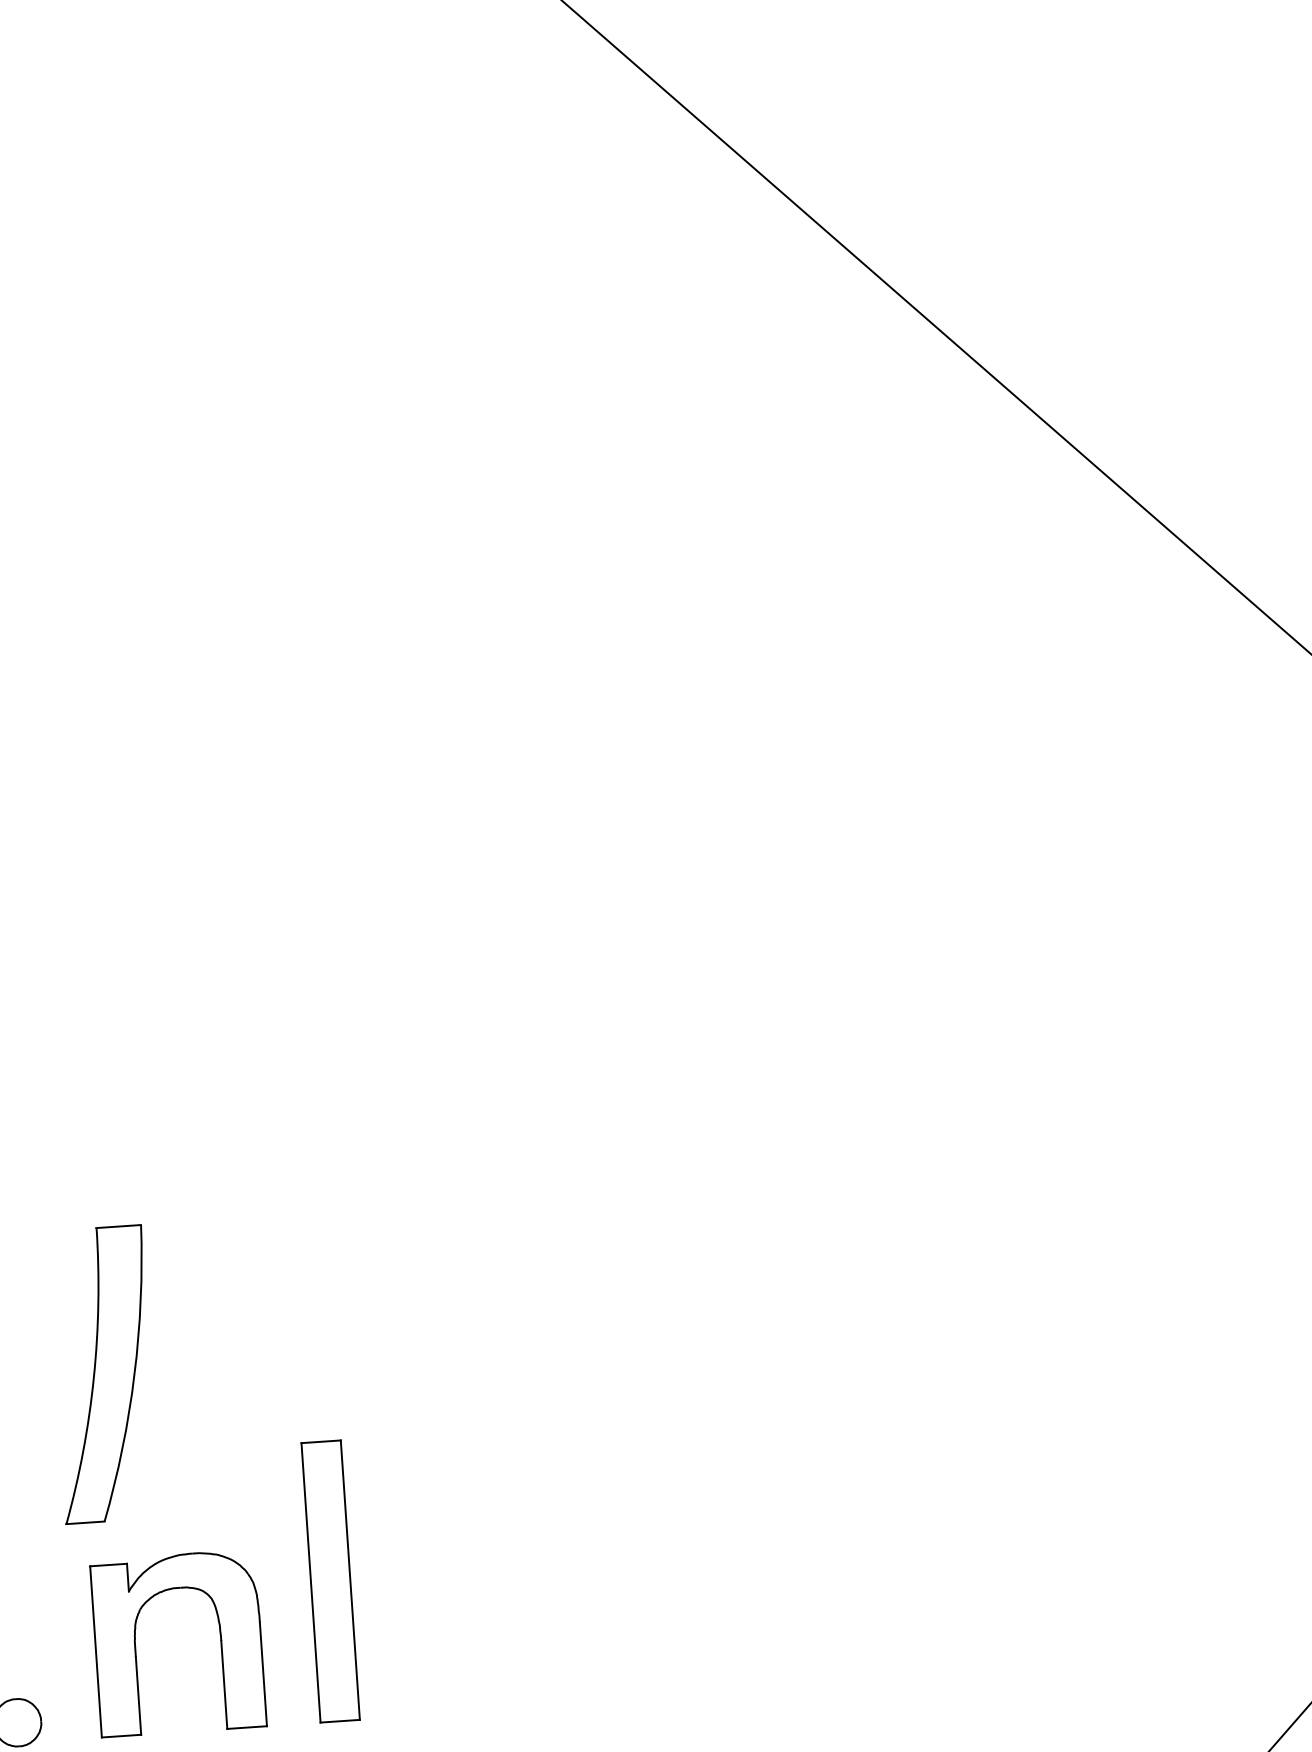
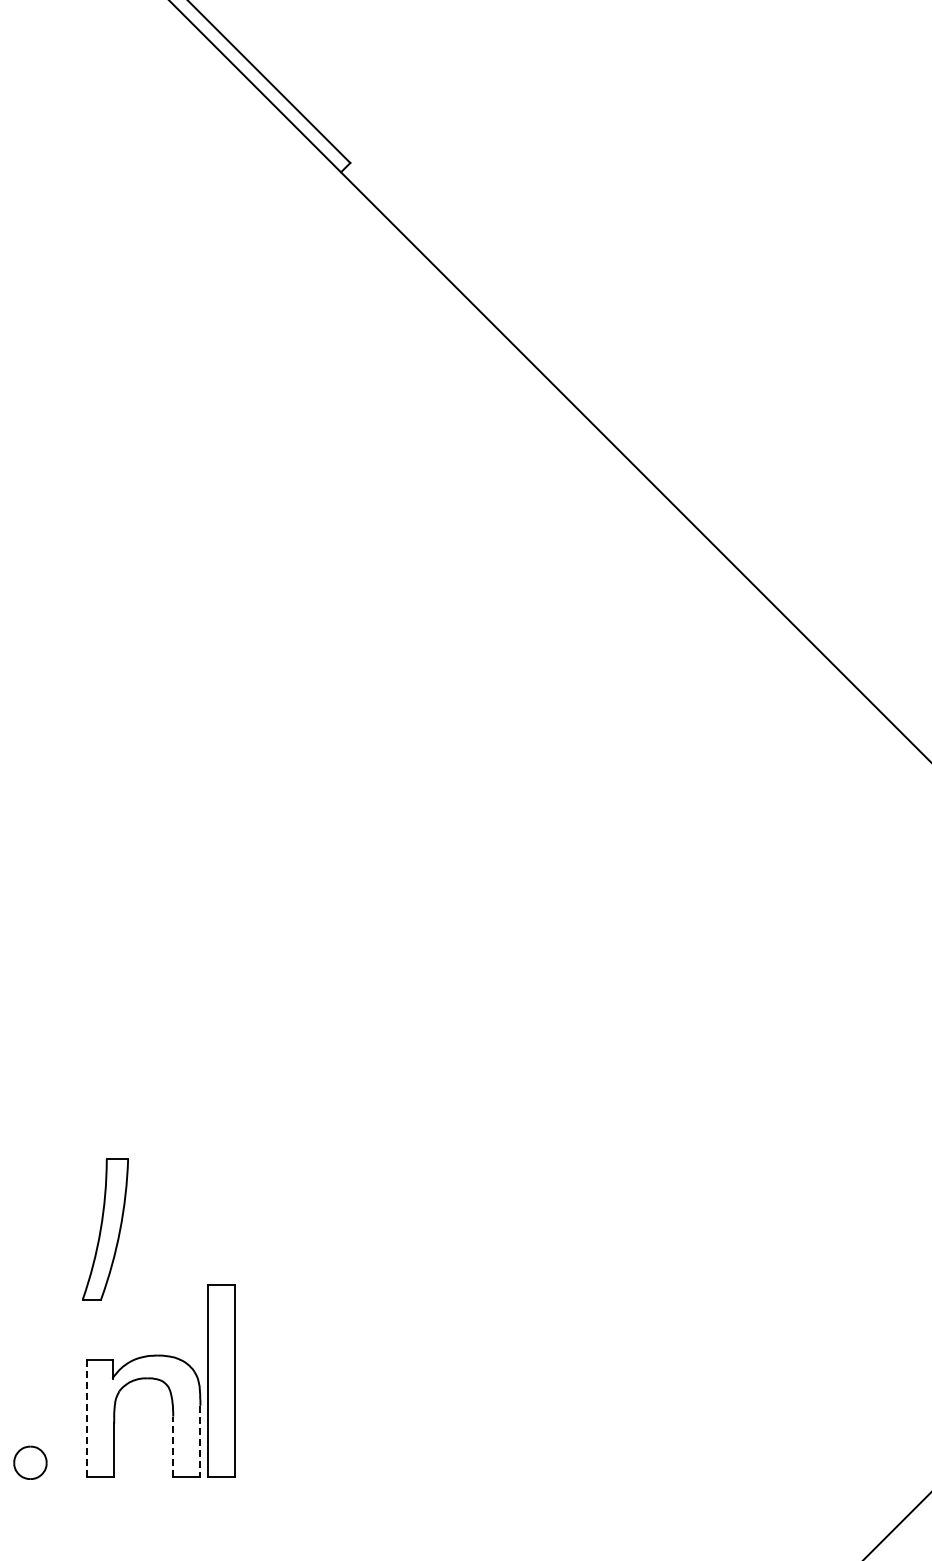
part: (103, 1374) -> (105, 1229), size x0.7
part: (330, 1580) -> (221, 1380), moved
line: (96, 1652) -> (87, 1418), solid -> dashed
line: (263, 1674) -> (200, 1441), solid -> dashed
line: (224, 1684) -> (173, 1446), solid -> dashed

